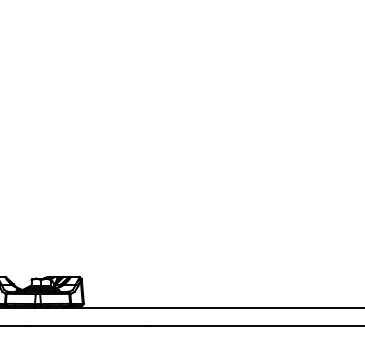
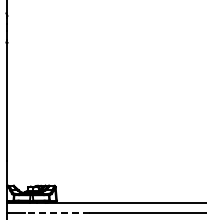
line: (85, 325) -> (57, 212), solid -> dashed

